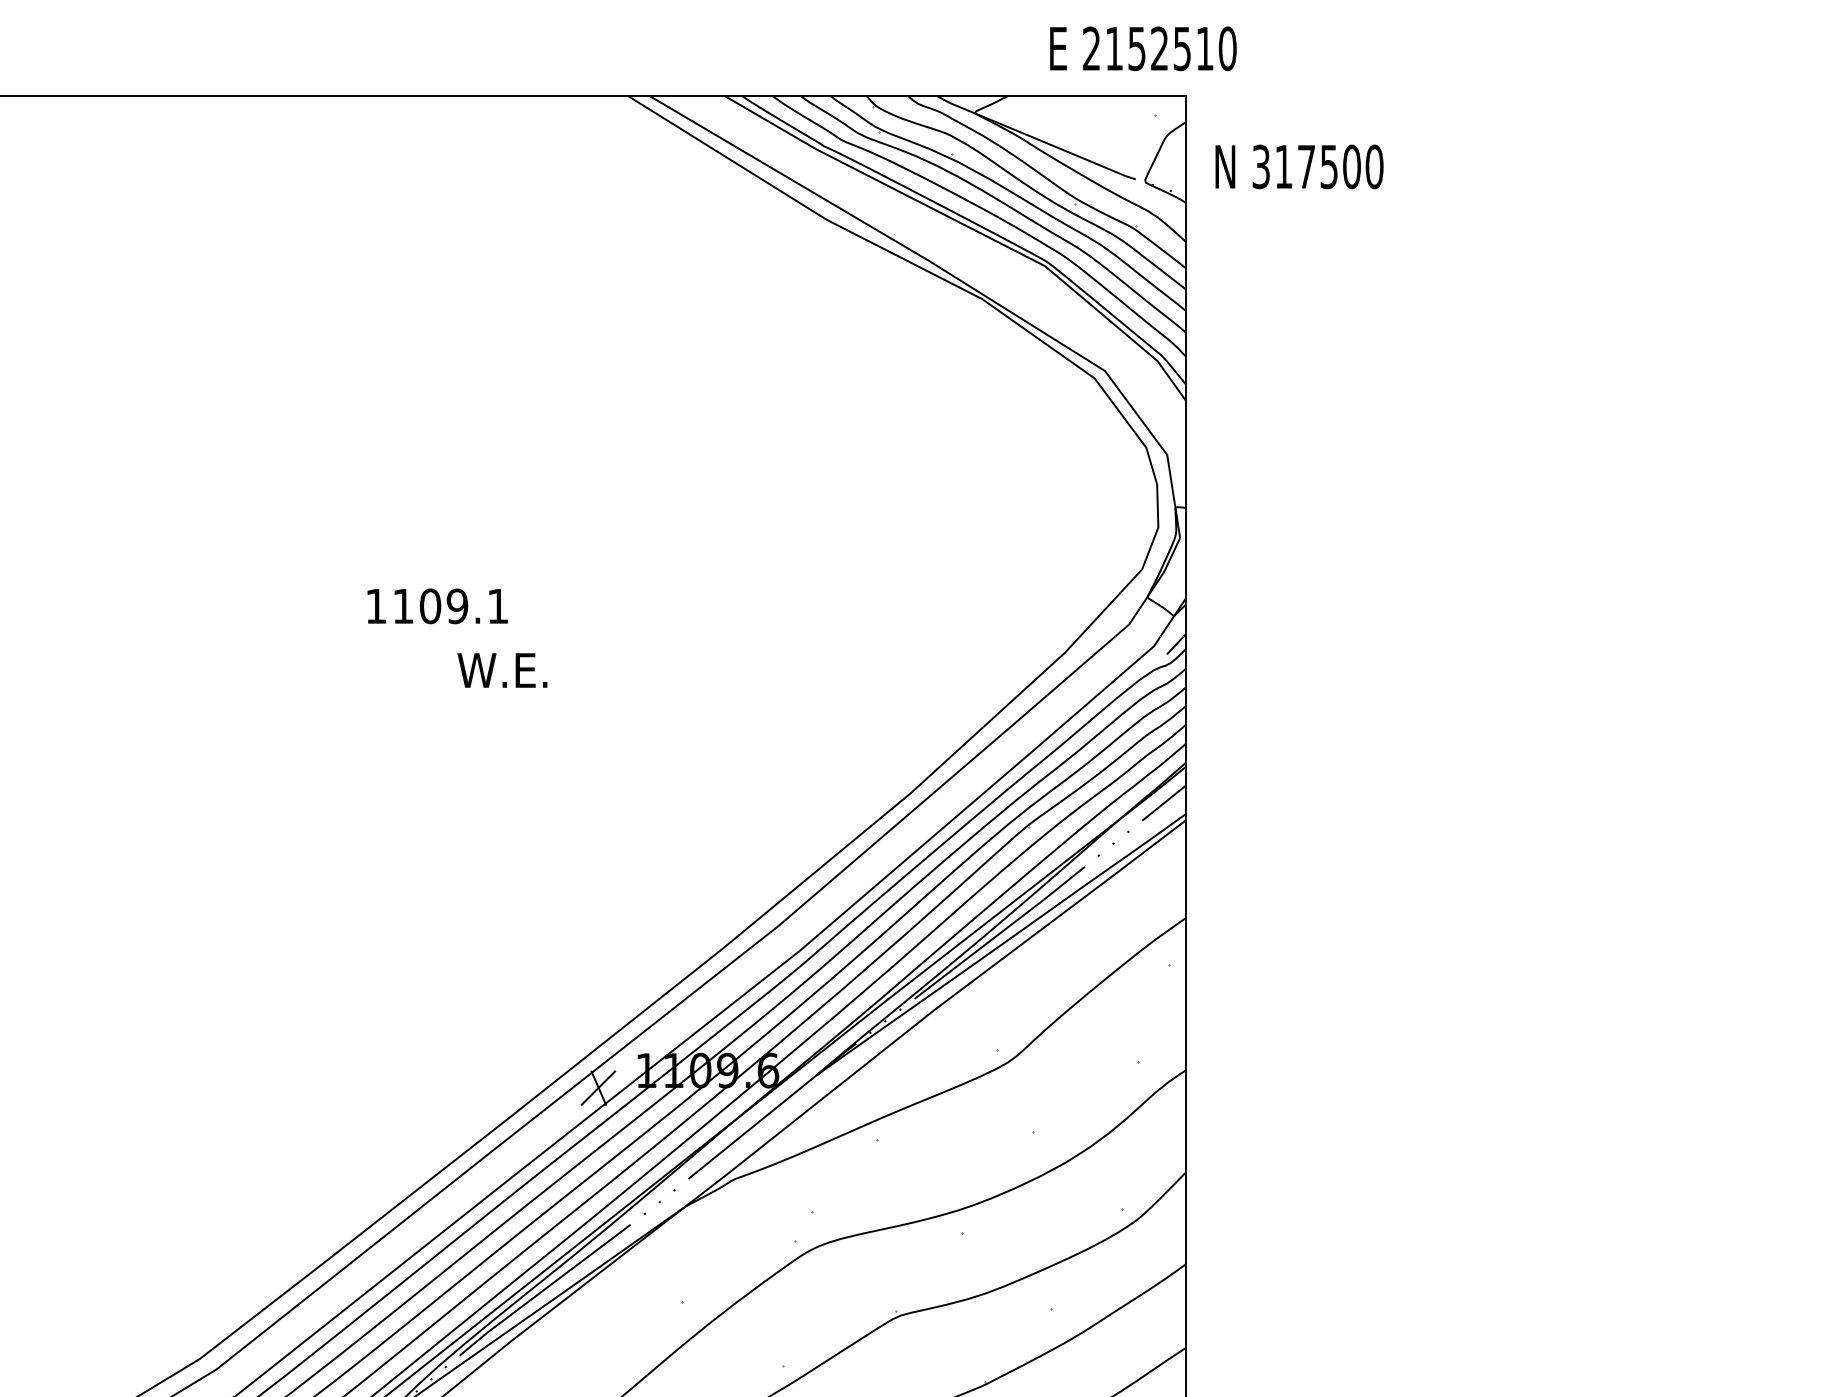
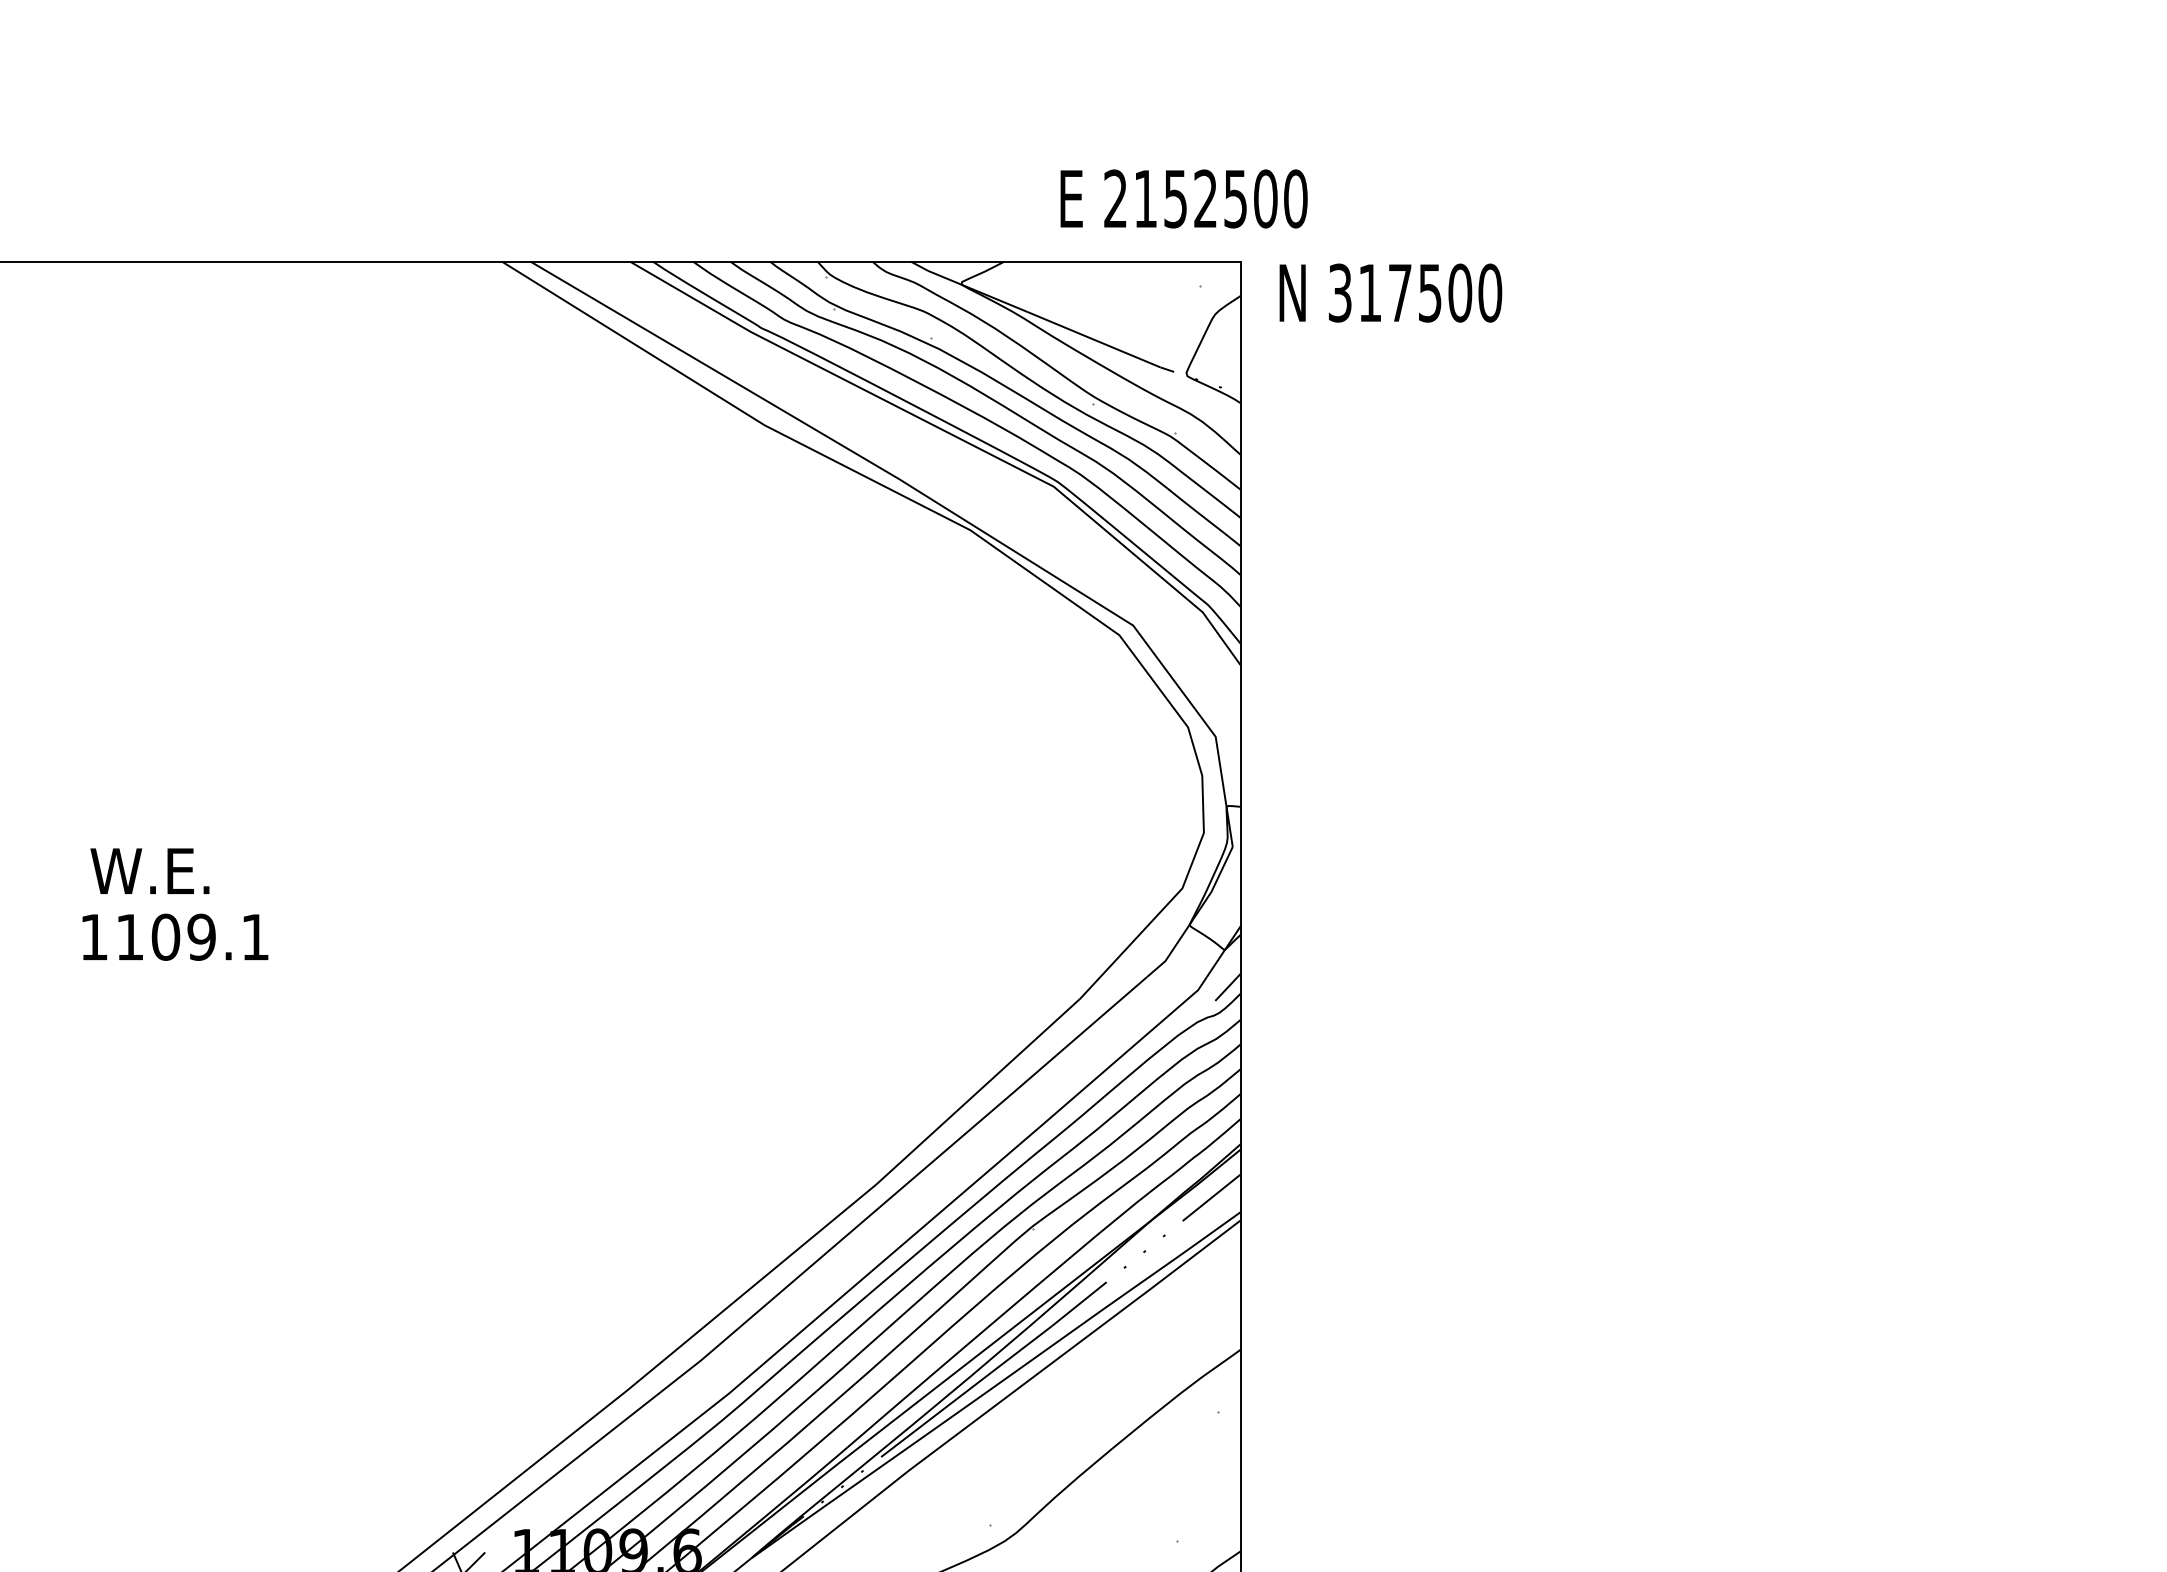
text: (1205, 48) -> (1266, 198), 2152510 -> 2152500
text: (1299, 166) -> (1390, 292), moved
text: (437, 606) -> (175, 937), moved
text: (502, 670) -> (150, 871), moved

